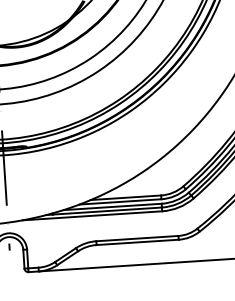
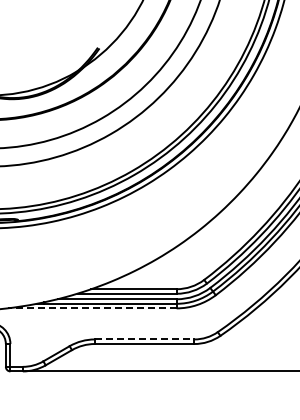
line: (92, 215) -> (92, 308), solid -> dashed
line: (137, 238) -> (144, 339), solid -> dashed

